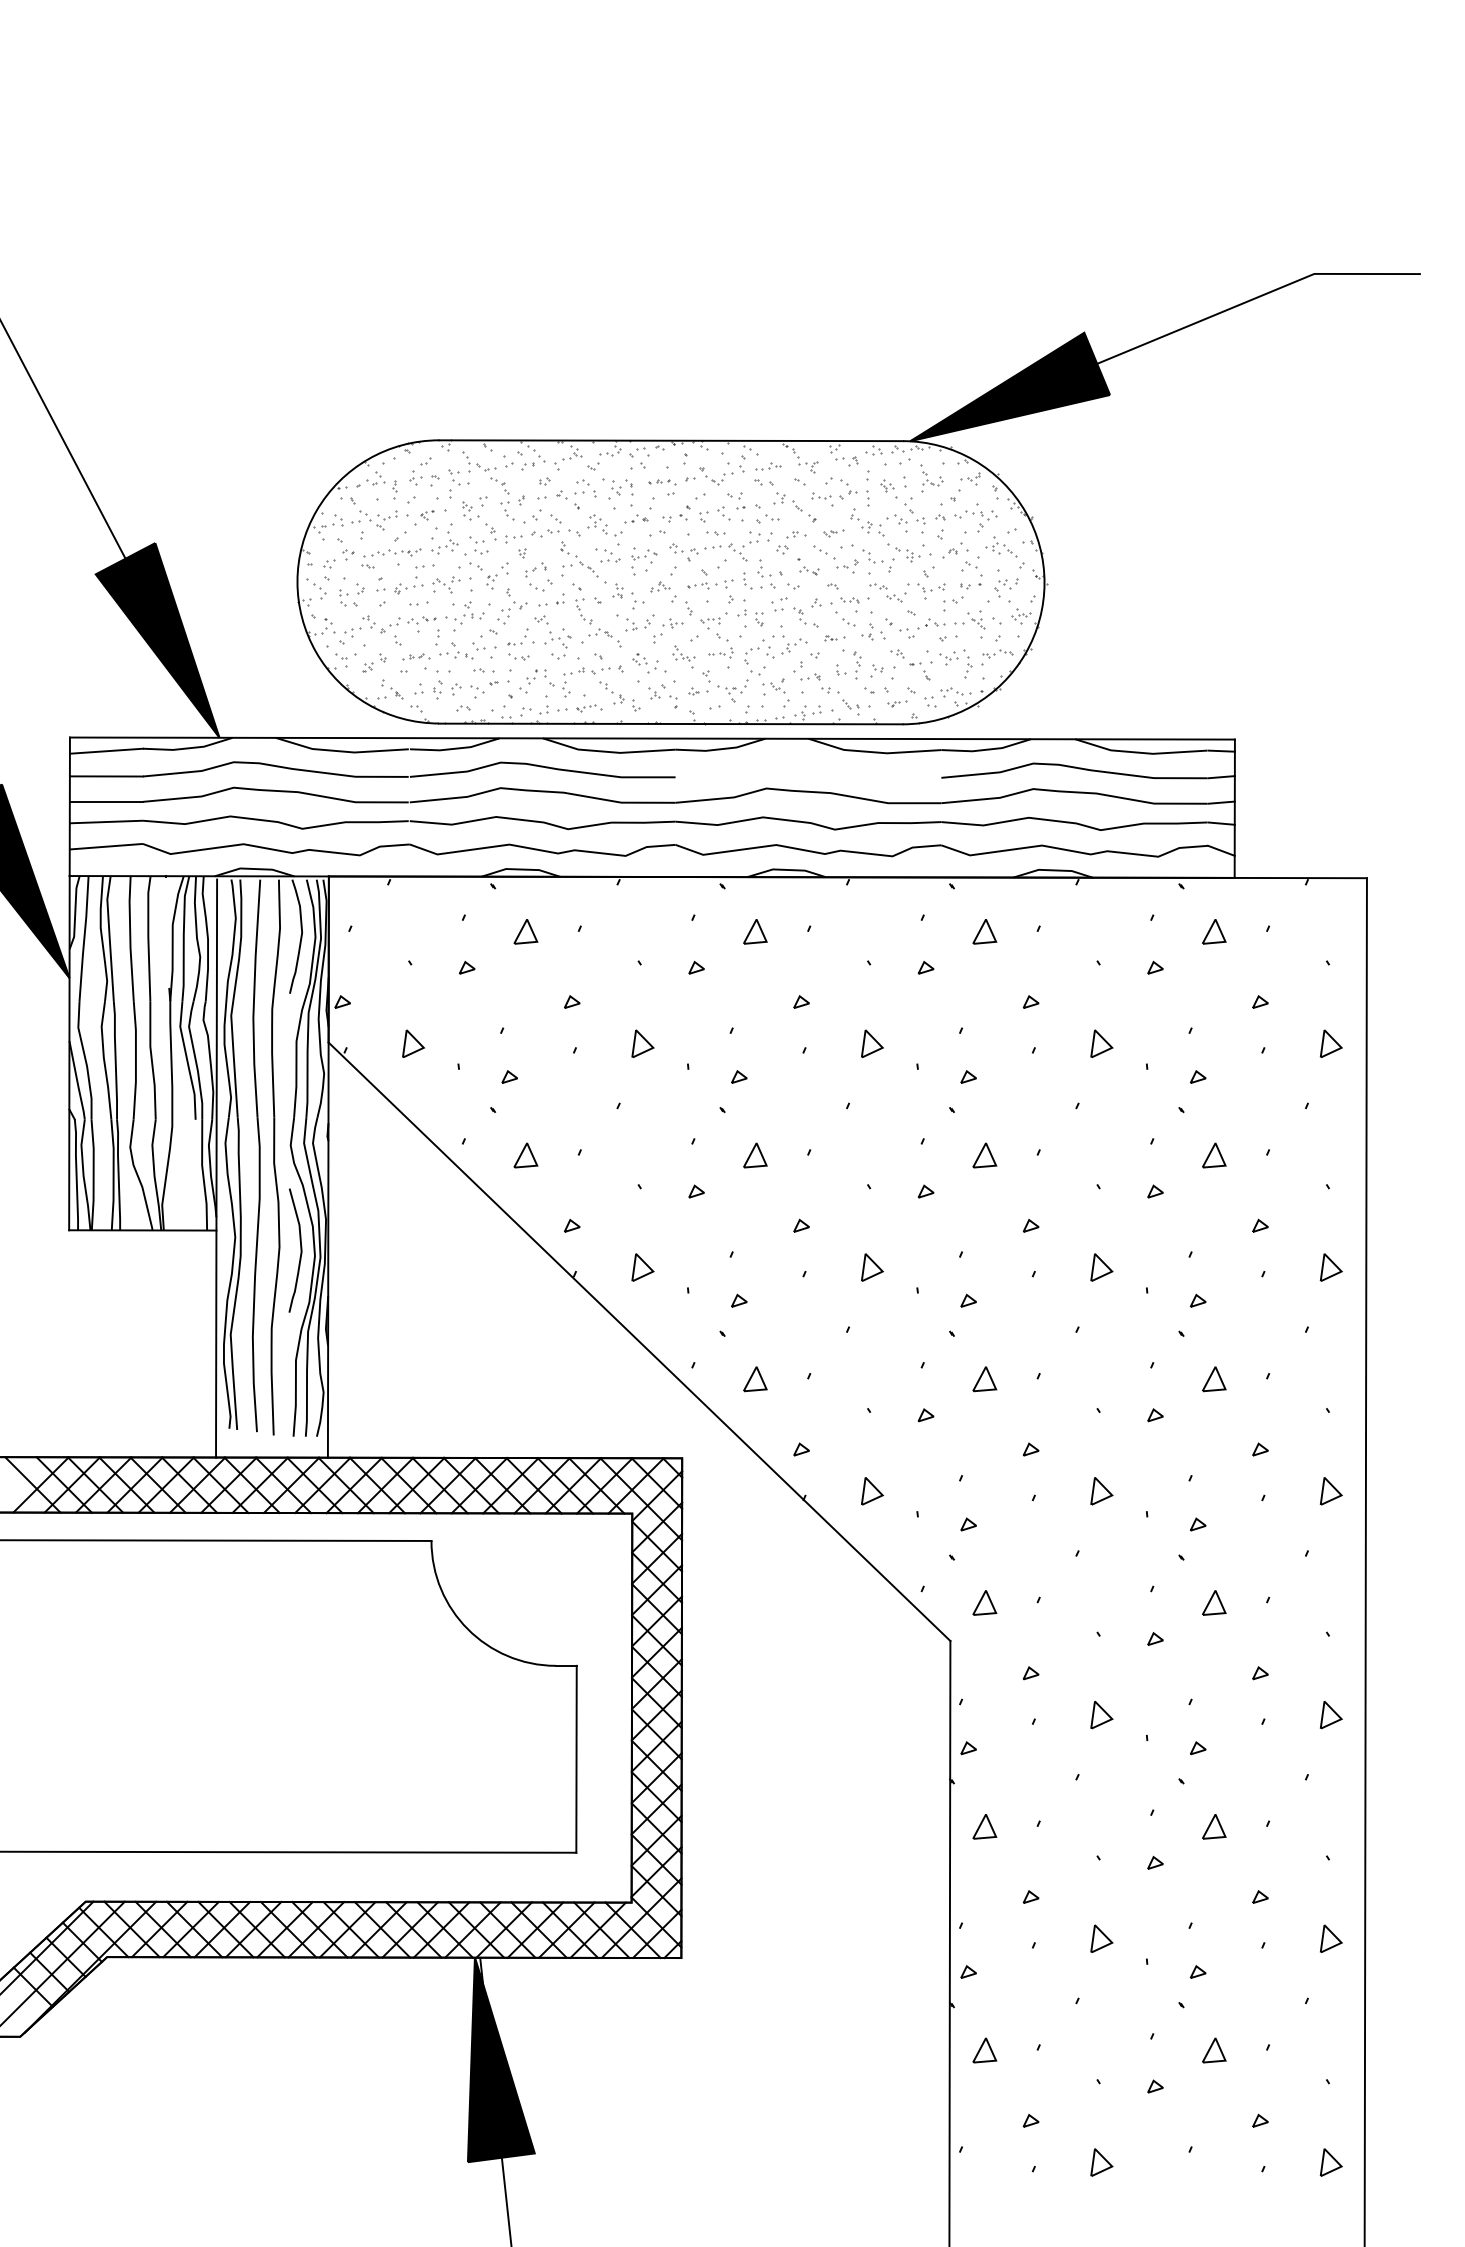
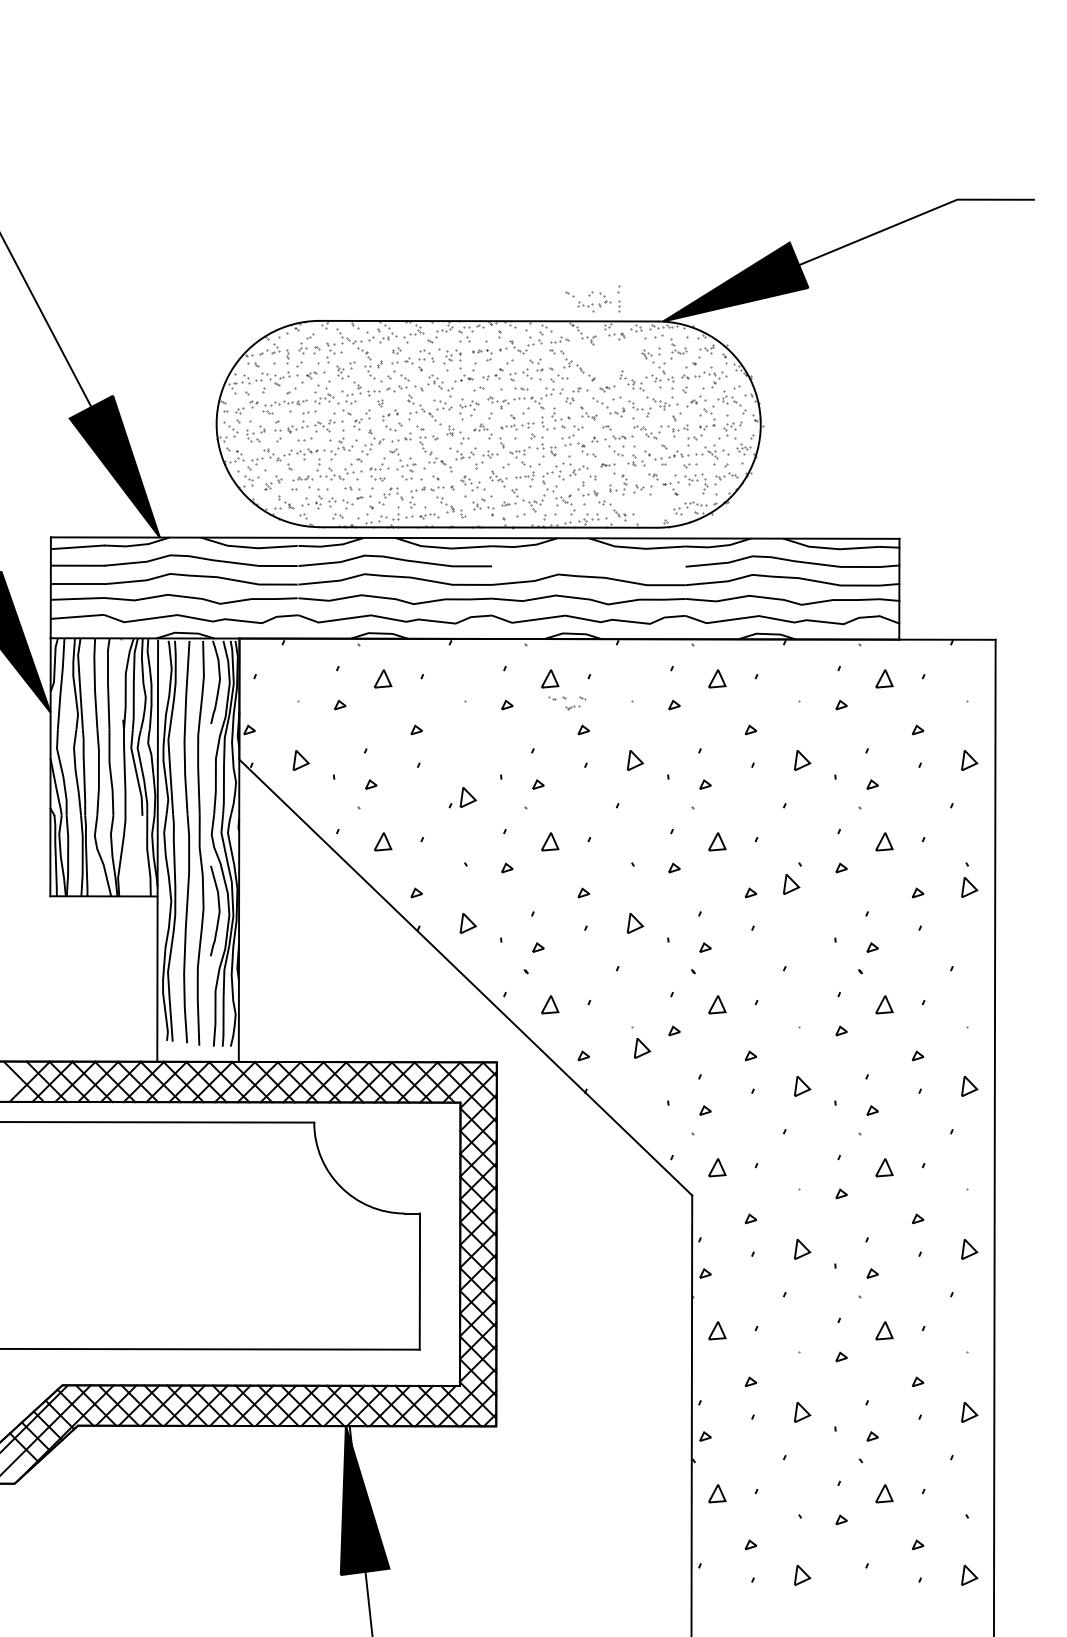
part: (831, 487) -> (592, 298), moved
part: (890, 697) -> (567, 703), moved
line: (644, 1041) -> (469, 795), moved
line: (1104, 1264) -> (793, 882), moved
line: (1333, 1264) -> (971, 885), moved
line: (873, 1488) -> (643, 1046), moved

